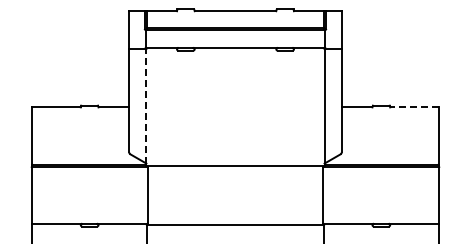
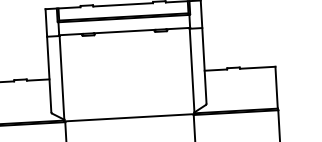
line: (146, 105) -> (62, 77), dashed -> solid
line: (413, 107) -> (257, 67), dashed -> solid

